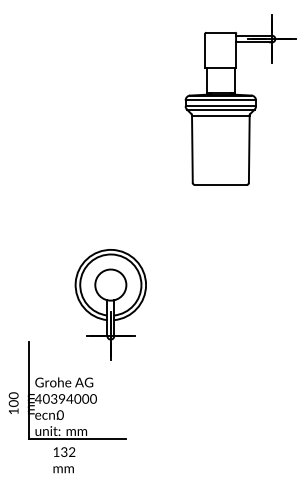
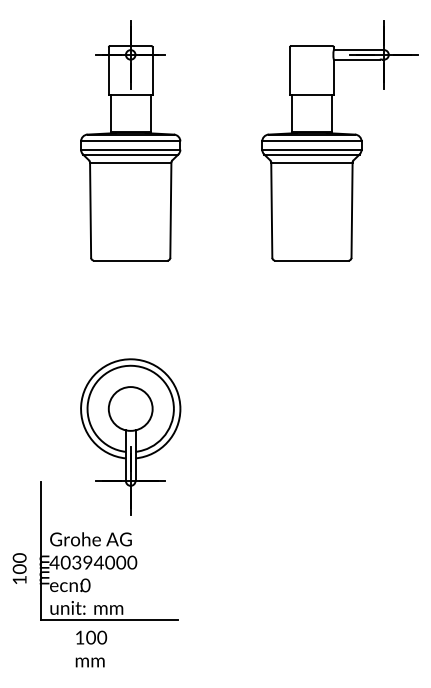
part: (92, 99) -> (130, 140), added
part: (110, 304) -> (130, 436), moved
text: (68, 452) -> (96, 637), 132 -> 100

